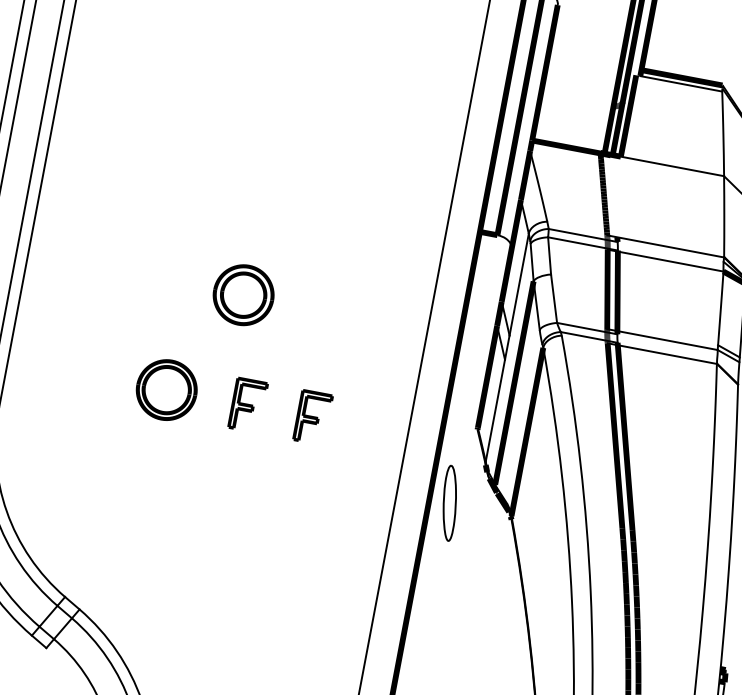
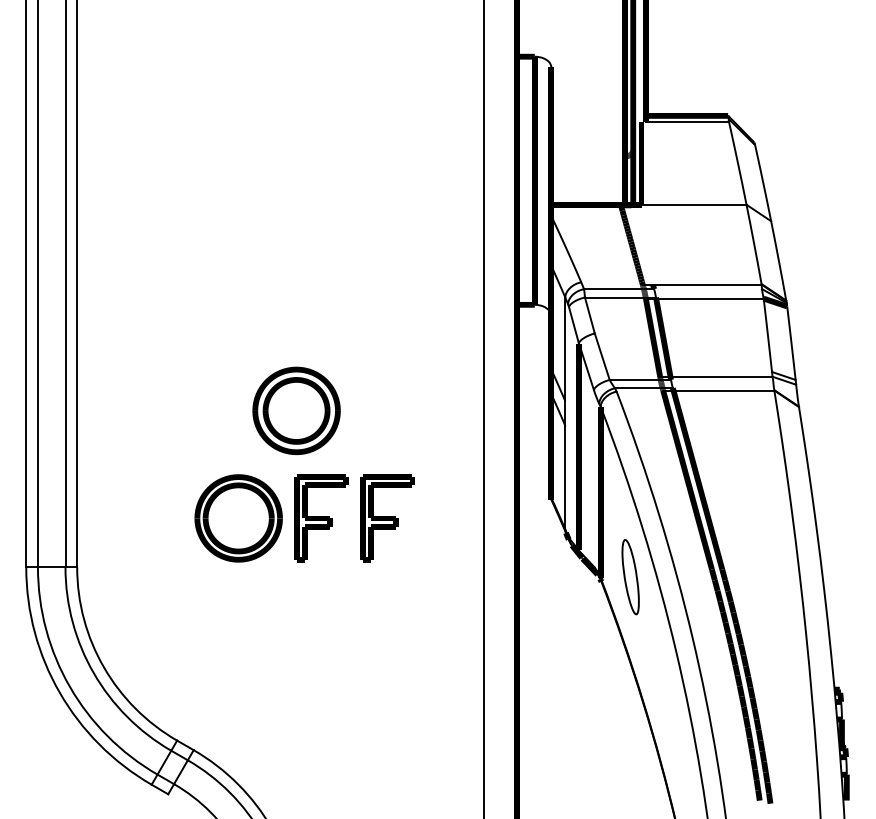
part: (243, 294) -> (296, 410), size x1.43
part: (166, 390) -> (238, 518), size x1.43
part: (248, 405) -> (321, 518), size x1.67
part: (313, 417) -> (387, 518), size x1.67
part: (449, 503) -> (630, 577), moved

